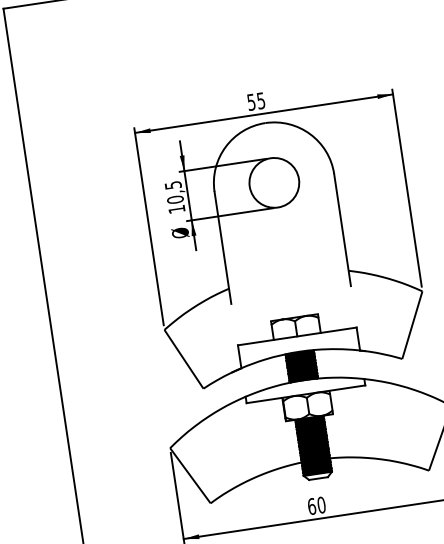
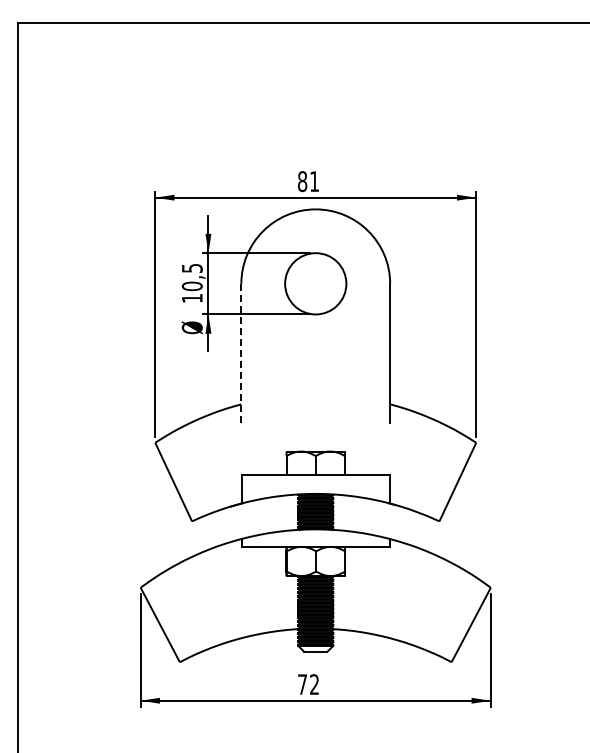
text: (256, 101) -> (308, 181), 55 -> 81
line: (223, 247) -> (241, 353), solid -> dashed
text: (316, 505) -> (308, 684), 60 -> 72

